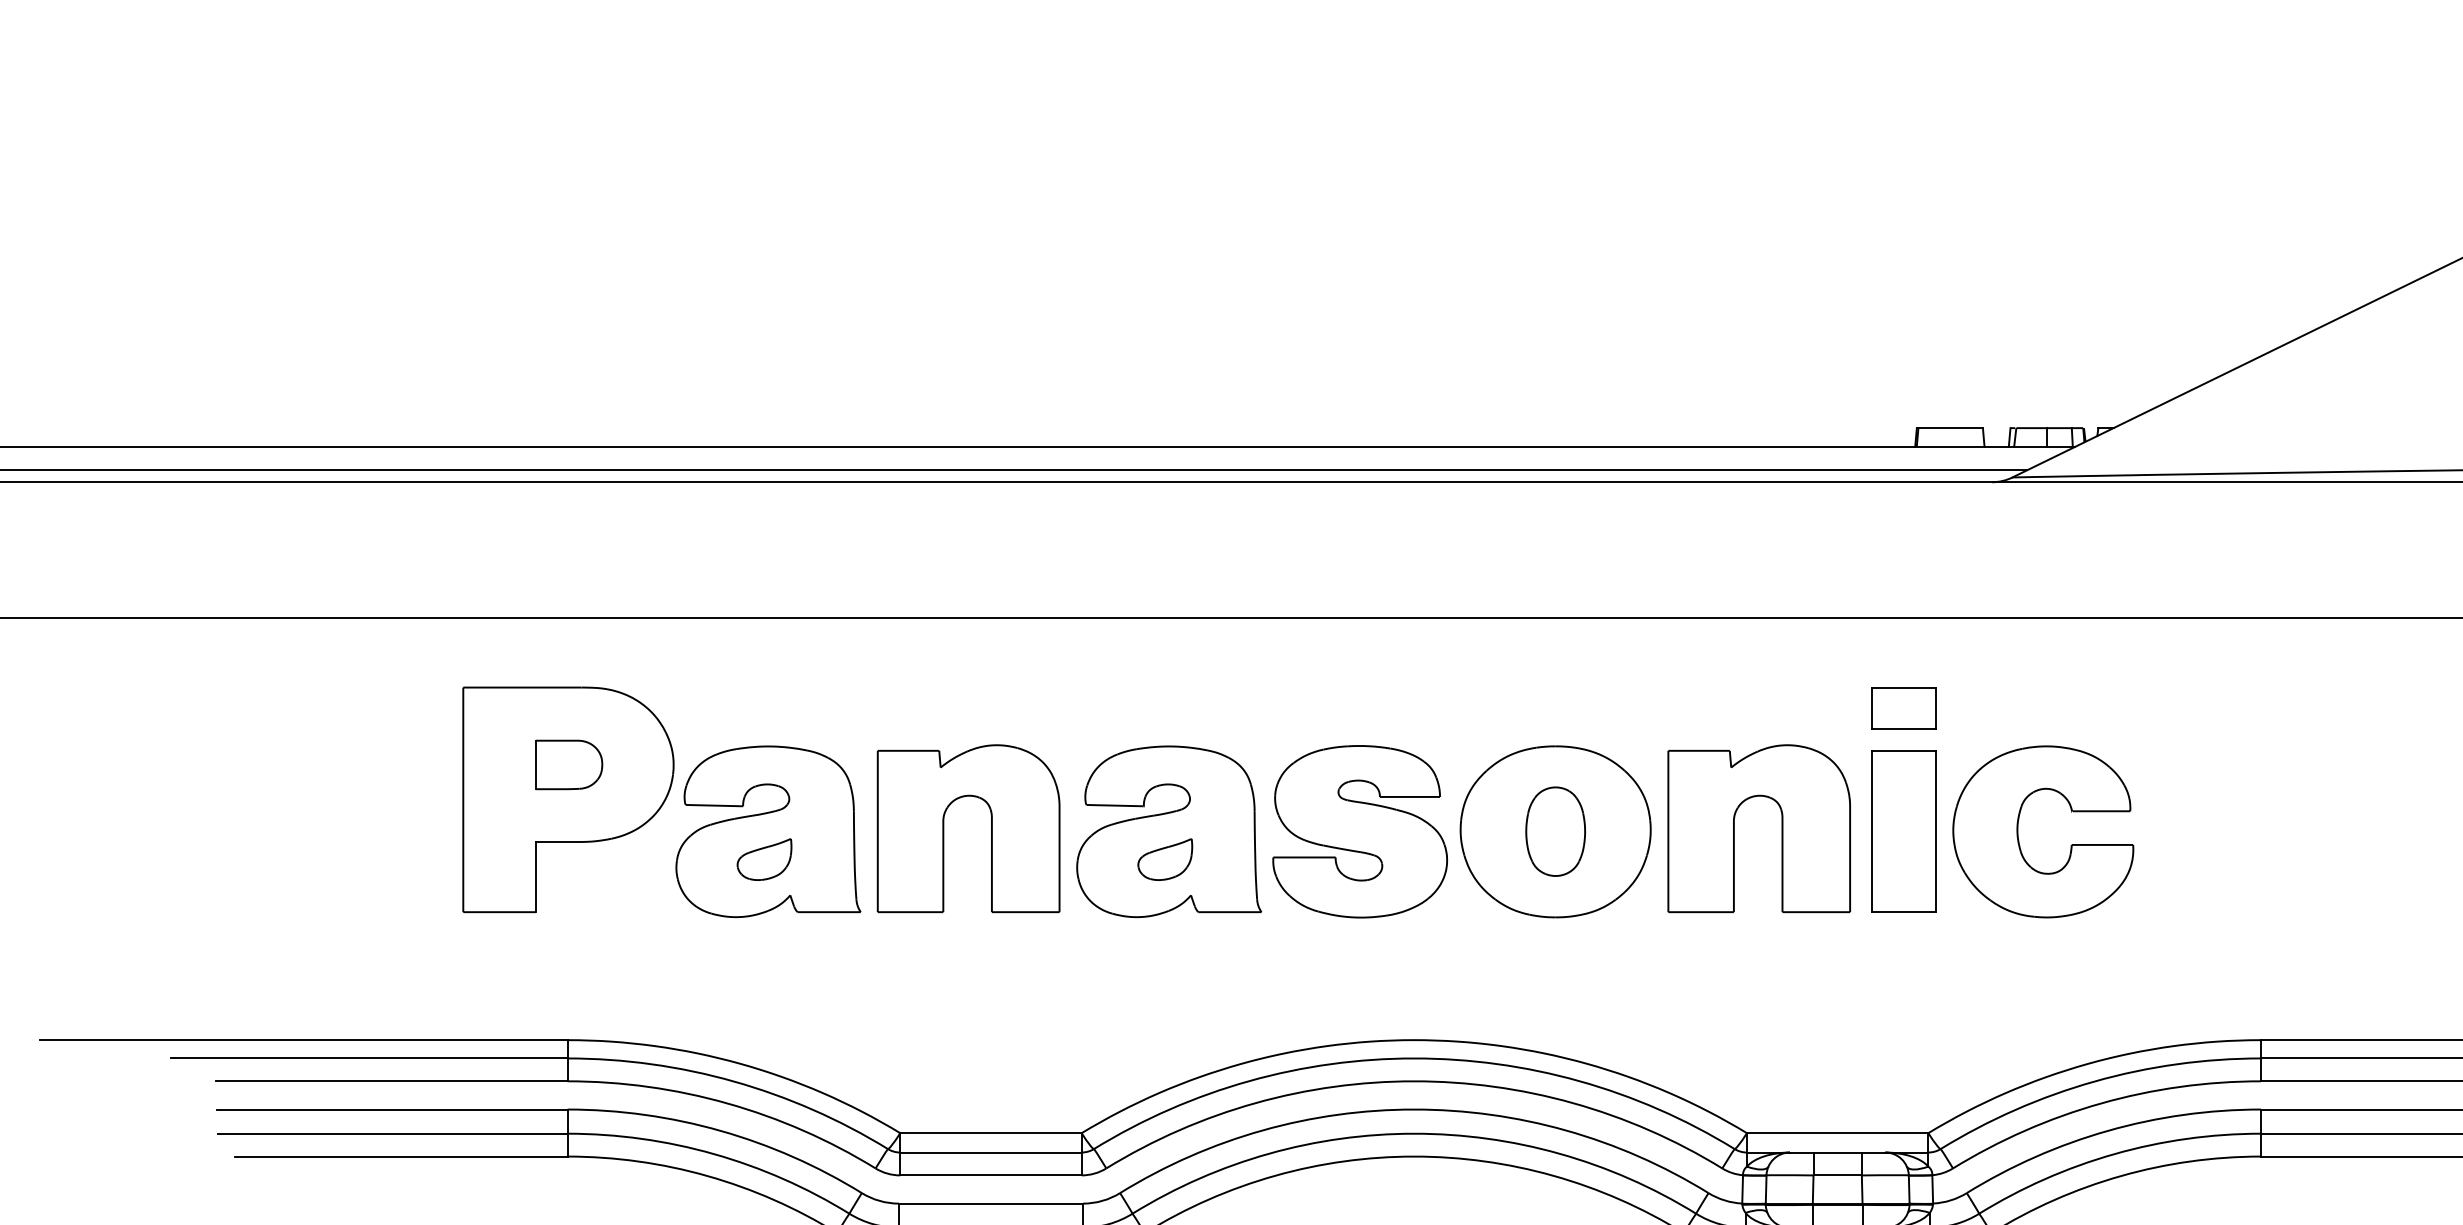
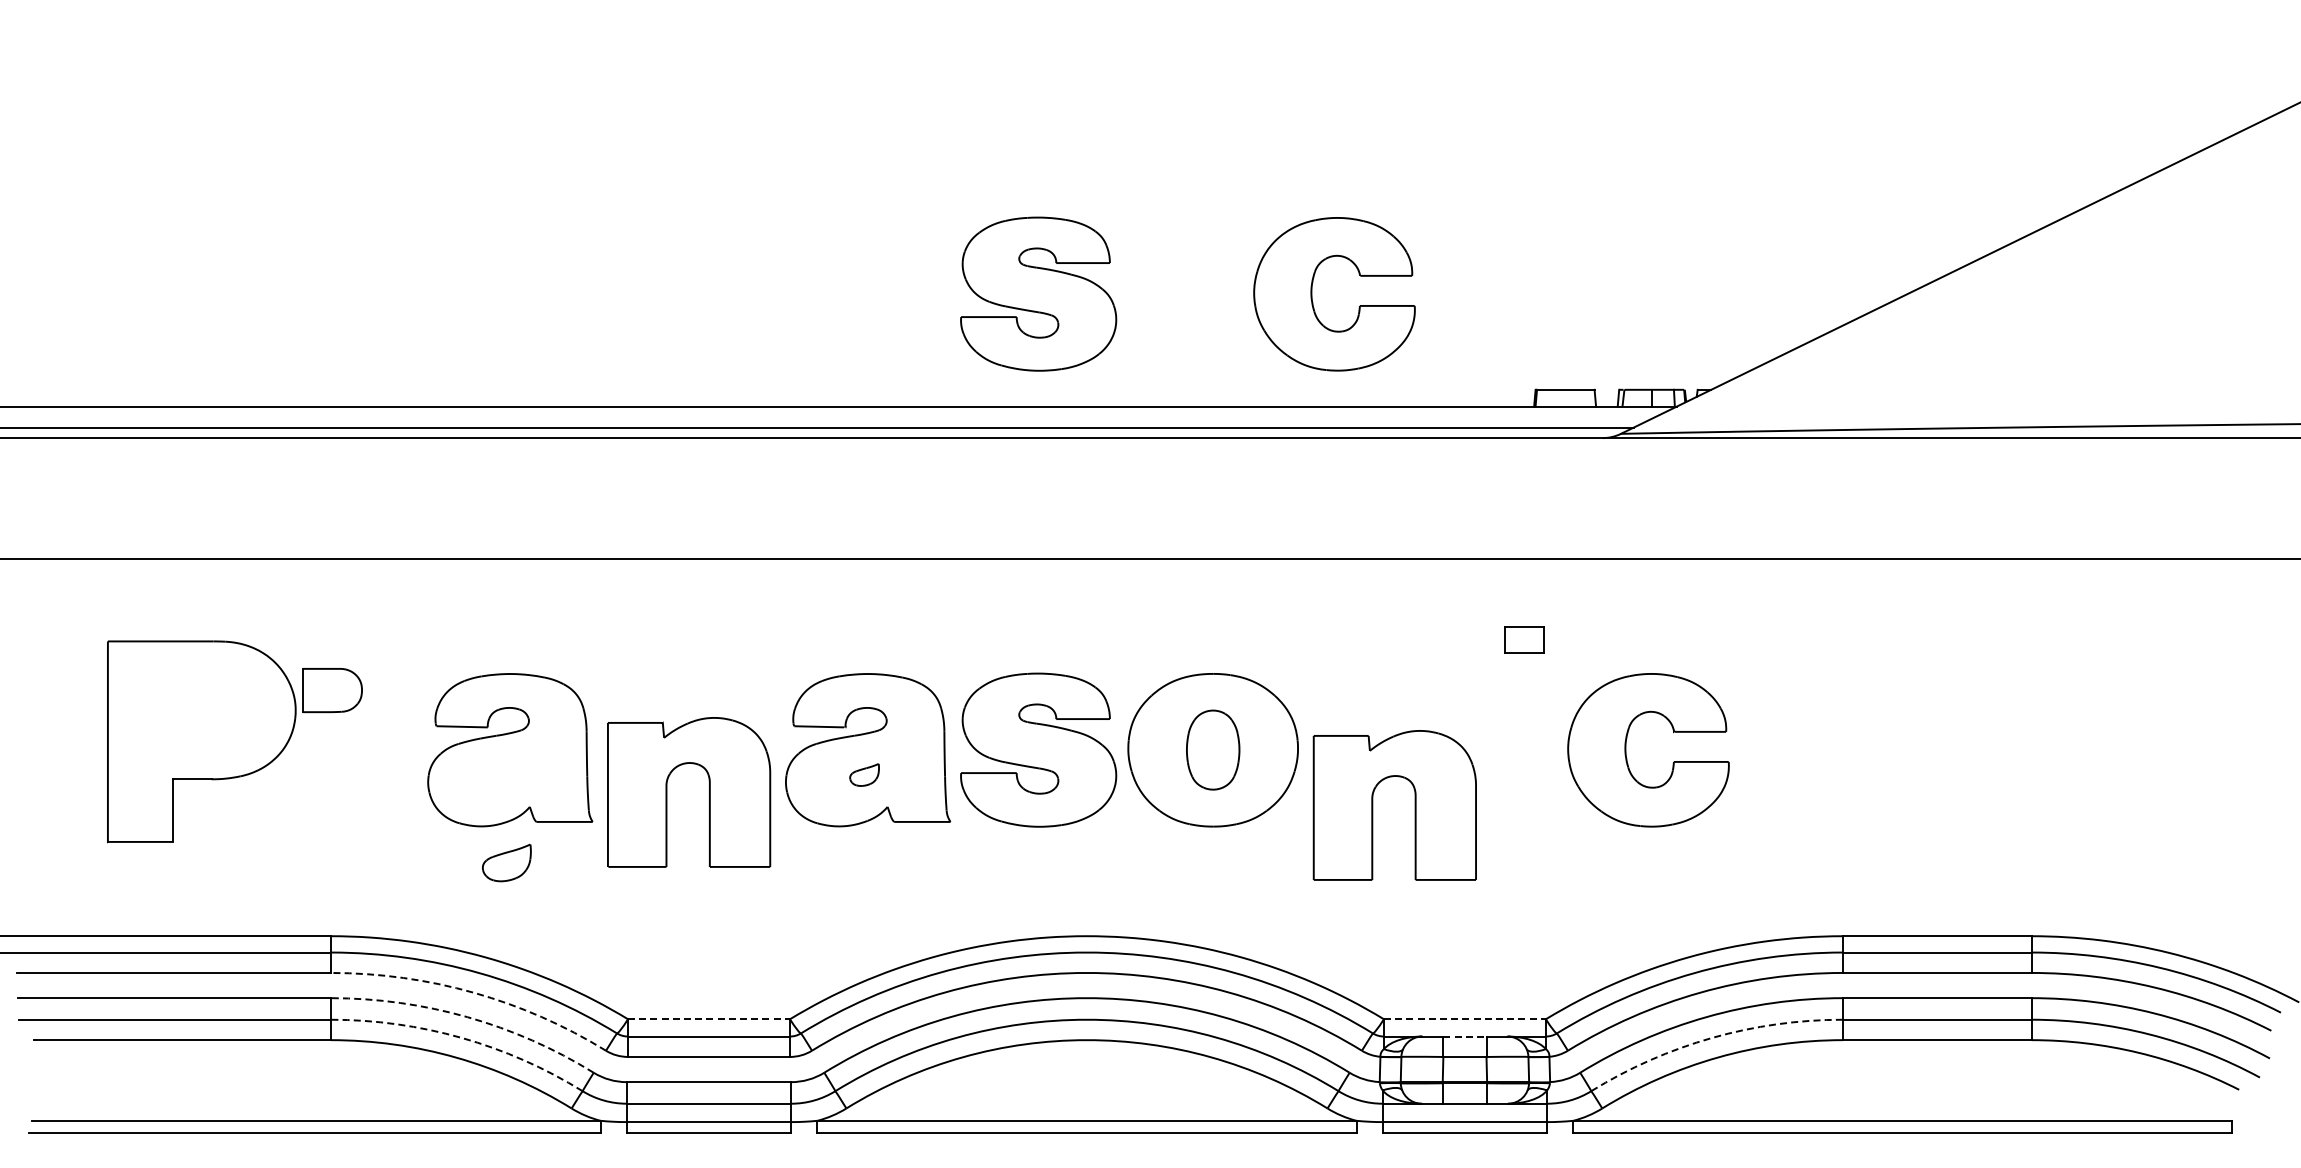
part: (1360, 320) -> (1038, 293), added
part: (1666, 321) -> (1312, 294), added
part: (1904, 707) -> (1524, 639), size x0.7
part: (568, 799) -> (201, 741), moved
part: (991, 828) -> (709, 792), moved
part: (1781, 828) -> (1414, 805), moved
part: (1904, 831) -> (1524, 749), removed
part: (764, 859) -> (506, 862), moved
part: (1165, 859) -> (864, 774), size x0.6
arc: (727, 1103) -> (473, 992), solid -> dashed
arc: (720, 1131) -> (467, 1017), solid -> dashed
line: (991, 1133) -> (709, 1019), solid -> dashed
line: (1838, 1133) -> (1465, 1019), solid -> dashed
line: (1837, 1152) -> (1464, 1036), solid -> dashed
arc: (713, 1153) -> (461, 1037), solid -> dashed
arc: (2114, 1153) -> (1712, 1037), solid -> dashed

